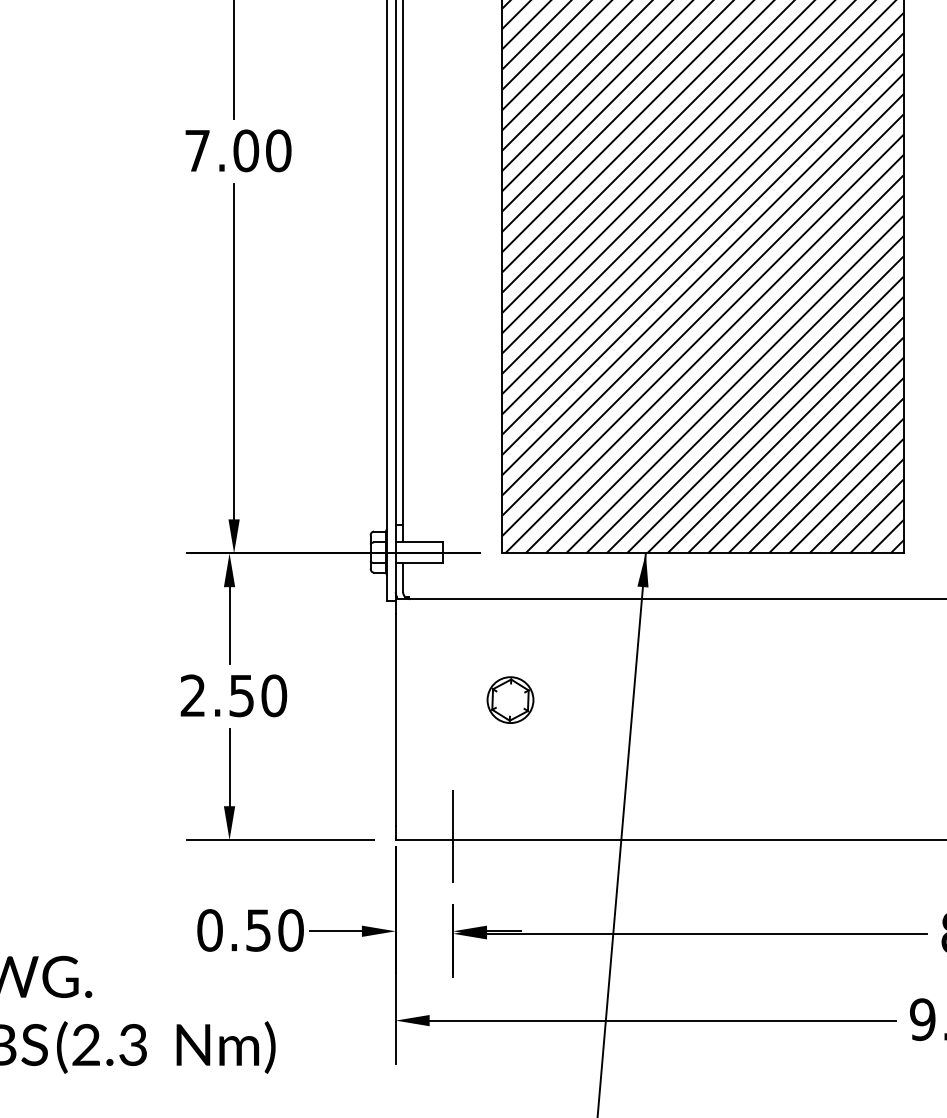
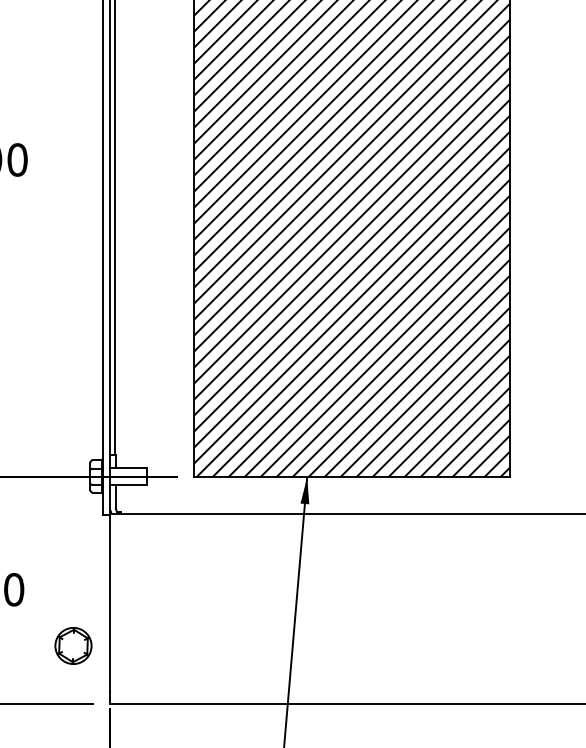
part: (510, 699) -> (73, 645), moved
line: (453, 836) -> (155, 700), removed

